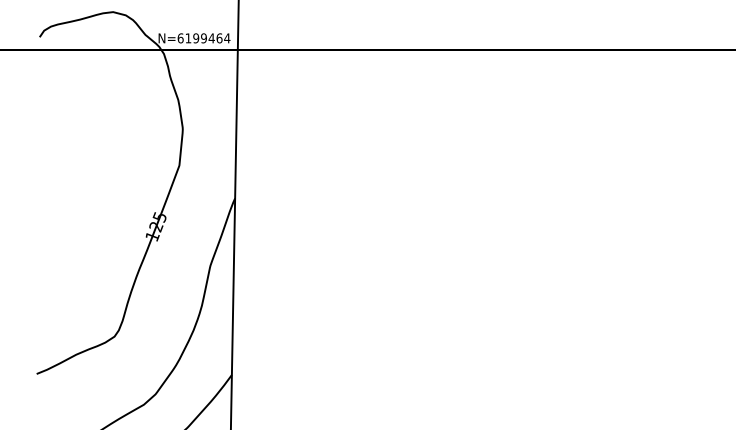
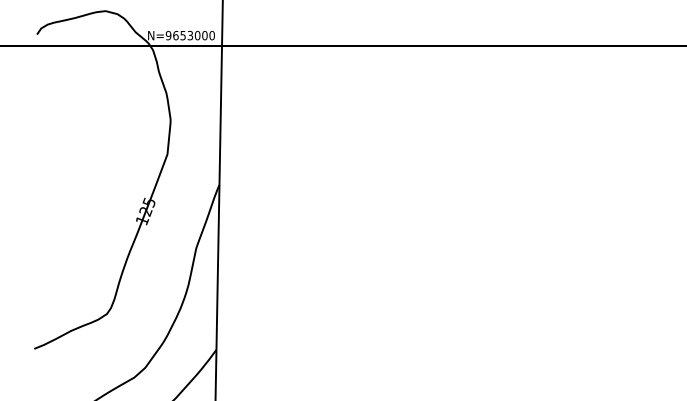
text: (203, 38) -> (189, 35), N=6199464 -> N=9653000

